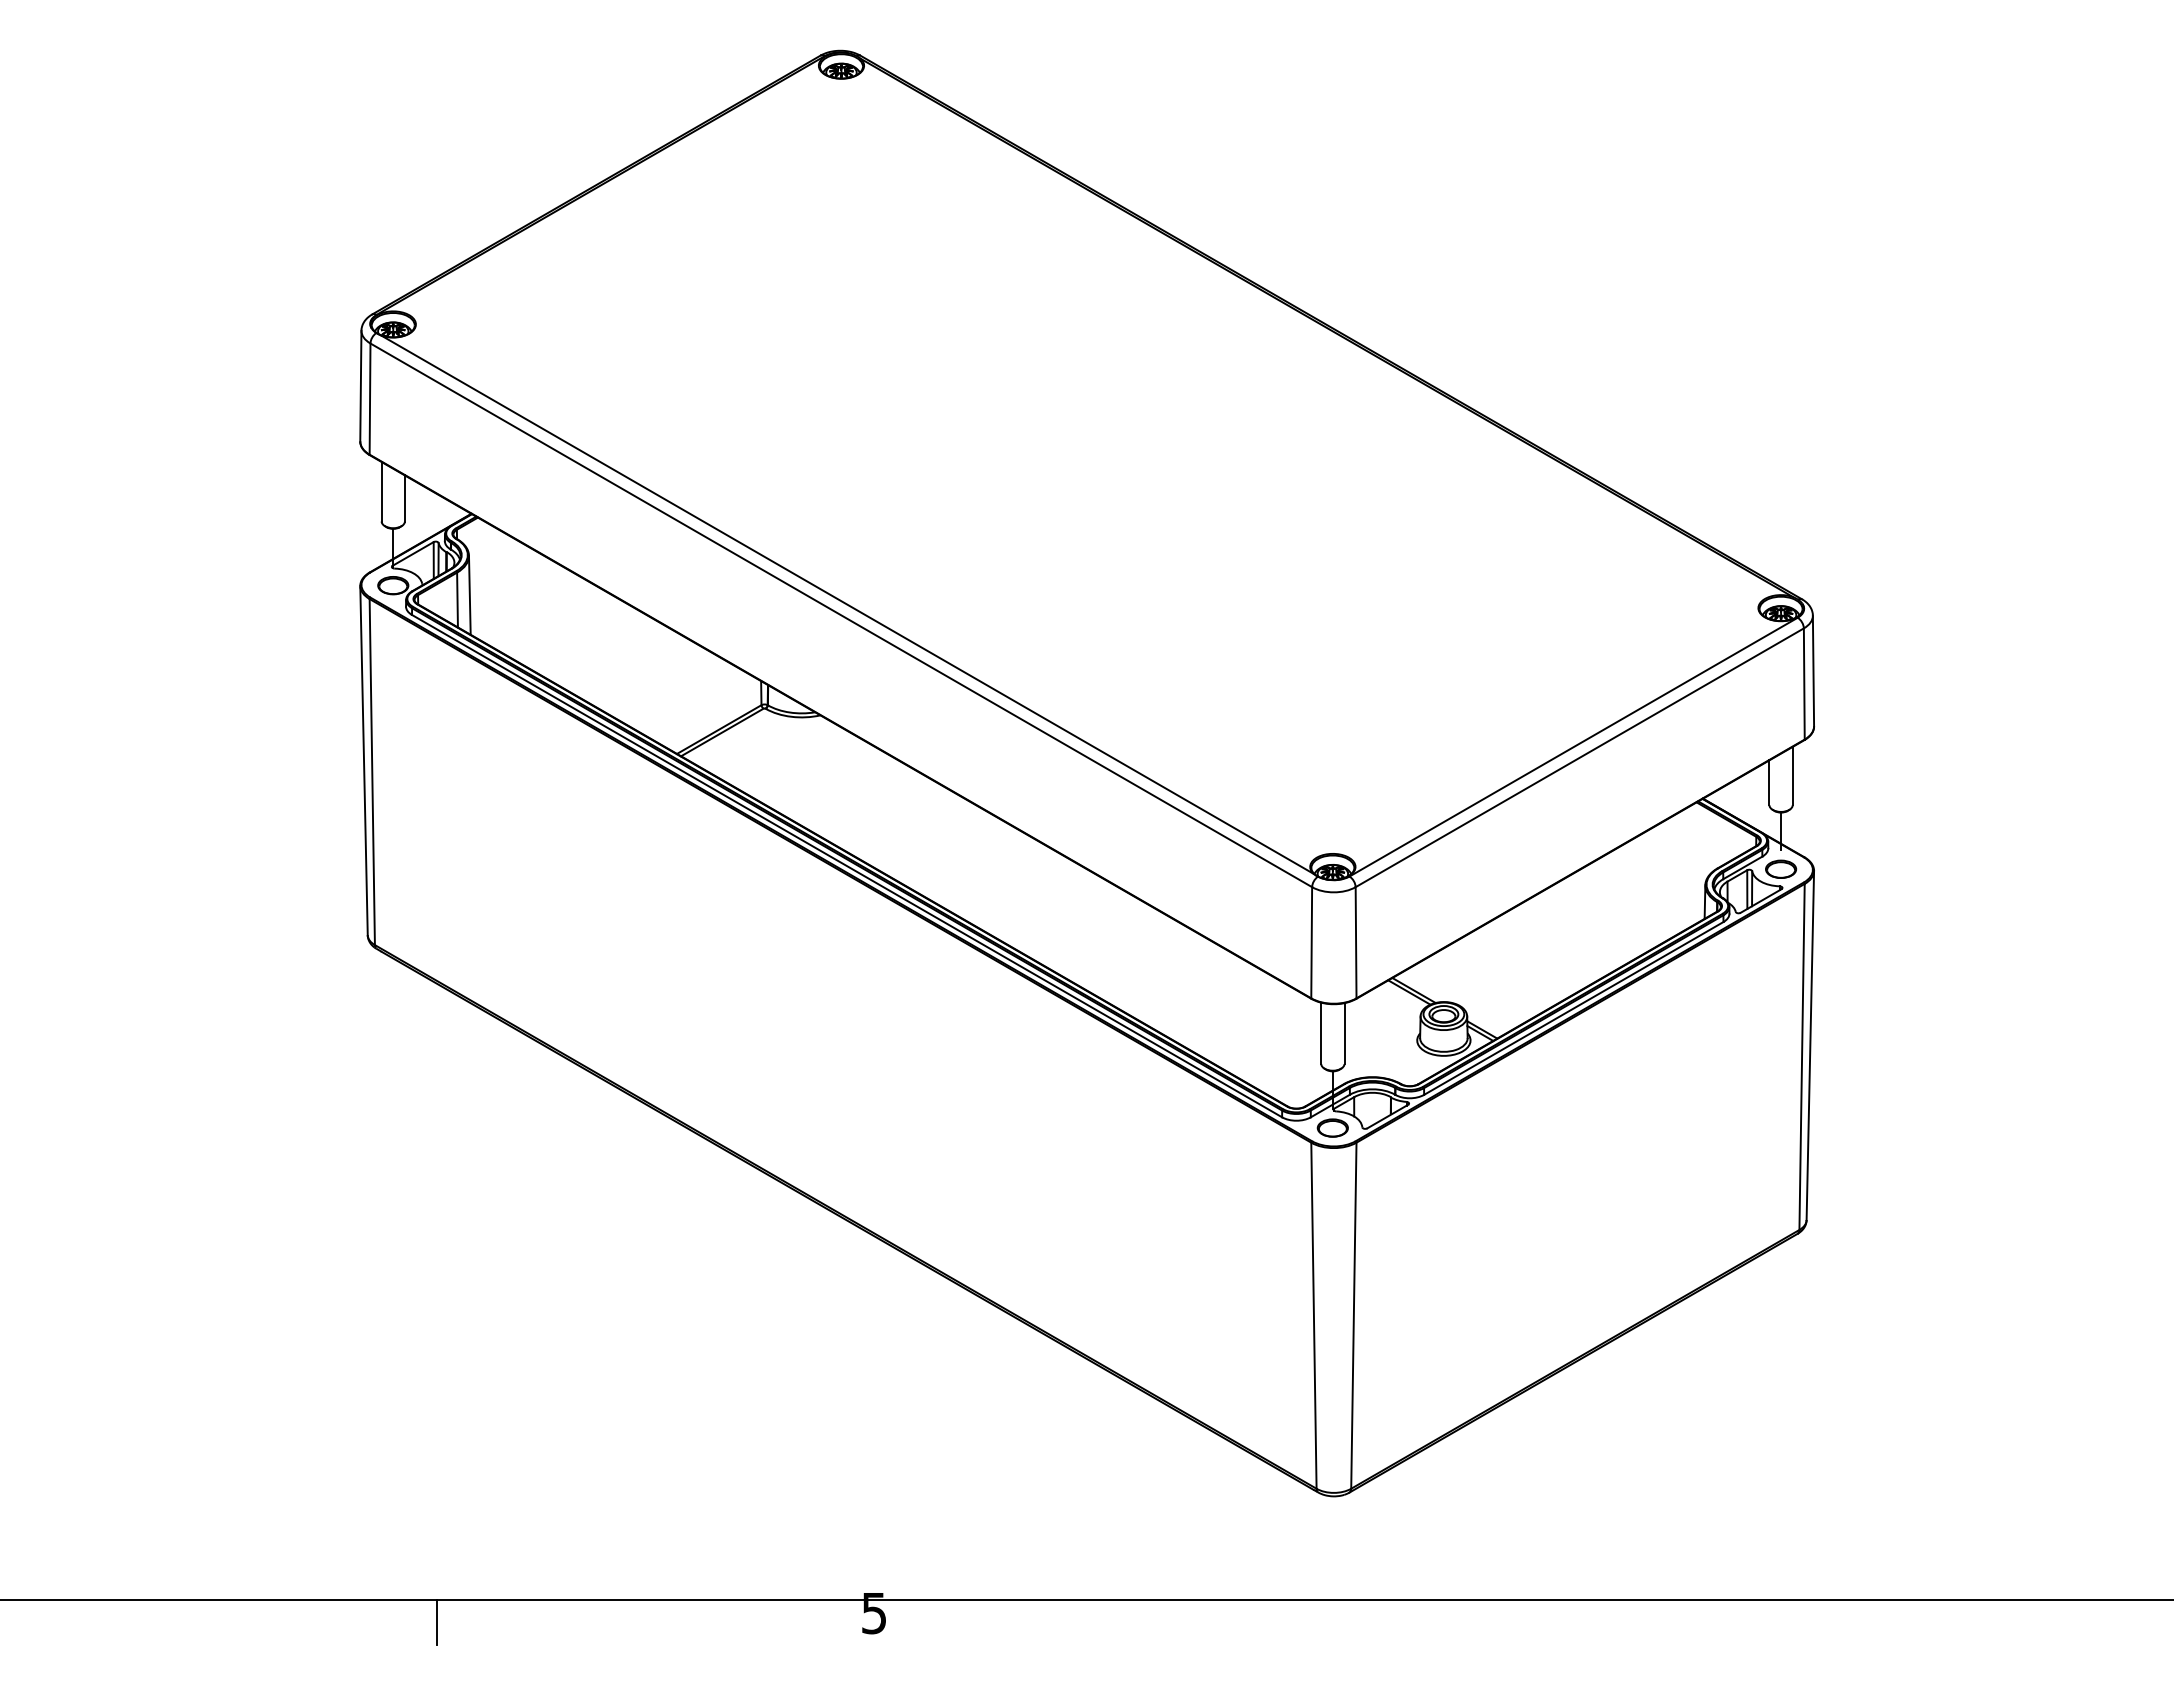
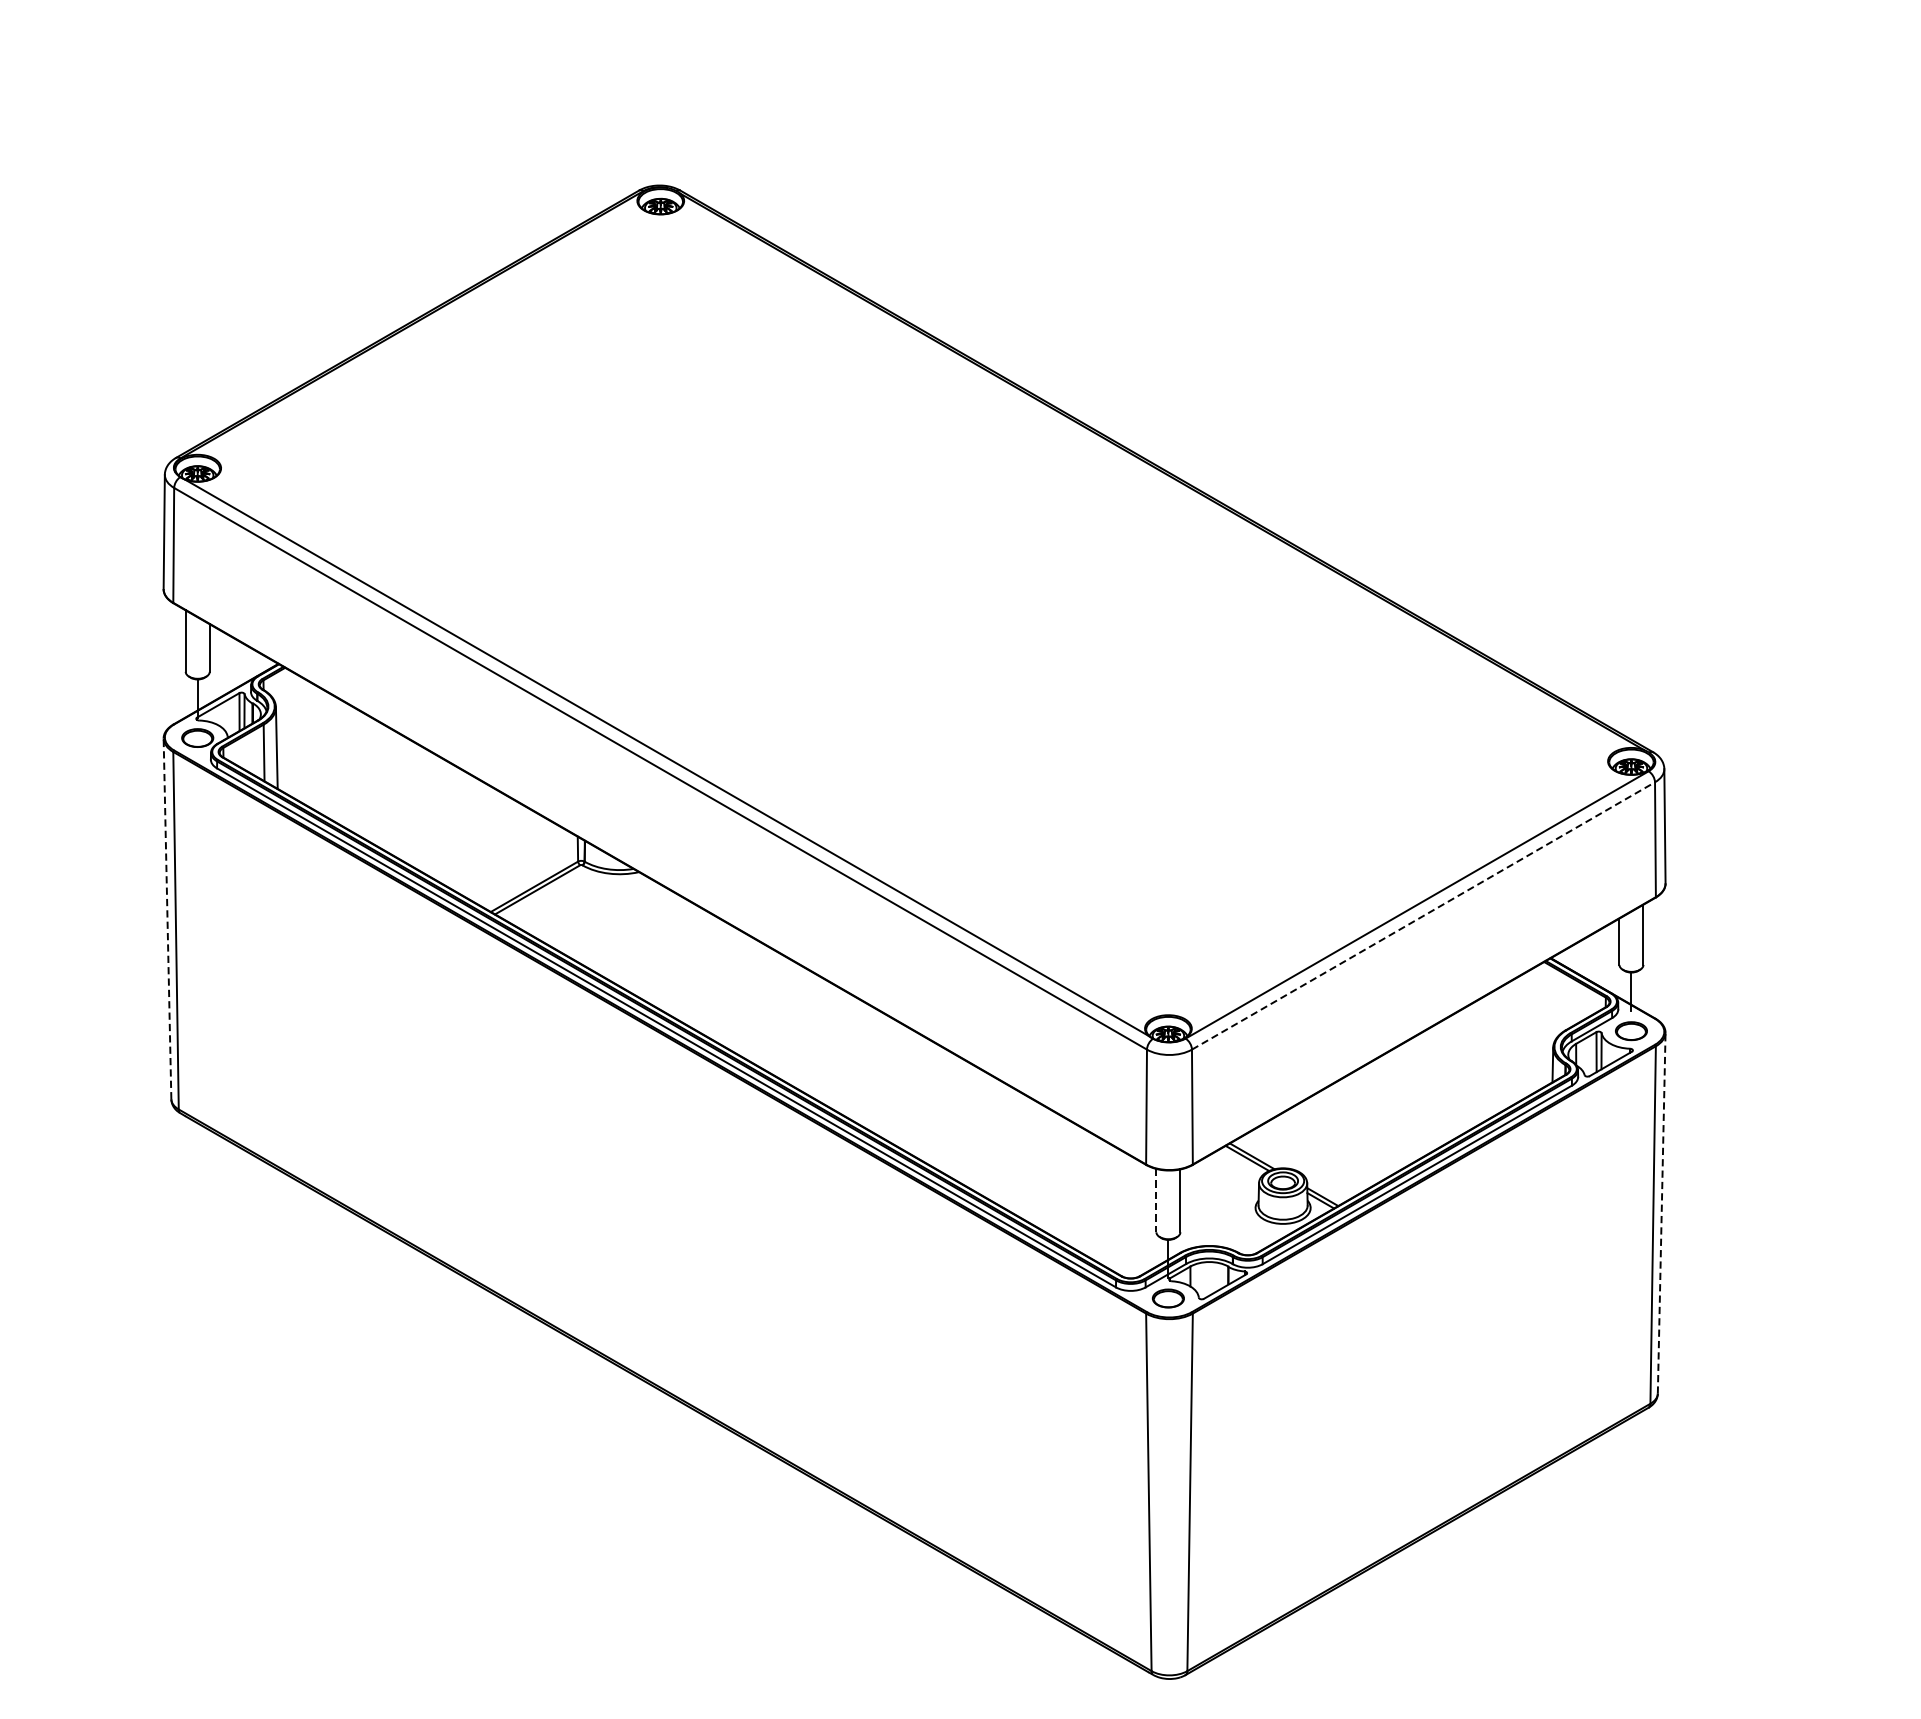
line: (1579, 757) -> (1423, 915), solid -> dashed
line: (364, 760) -> (167, 918), solid -> dashed
line: (1321, 1033) -> (1156, 1200), solid -> dashed
line: (1810, 1045) -> (1661, 1213), solid -> dashed

